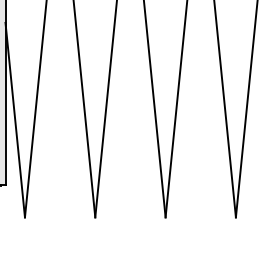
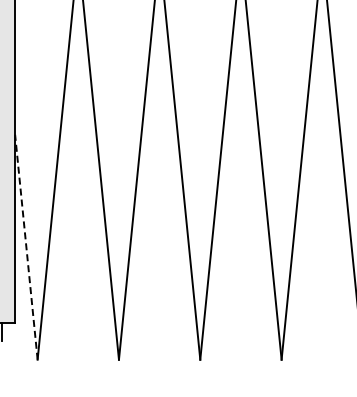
line: (15, 119) -> (26, 246), solid -> dashed

